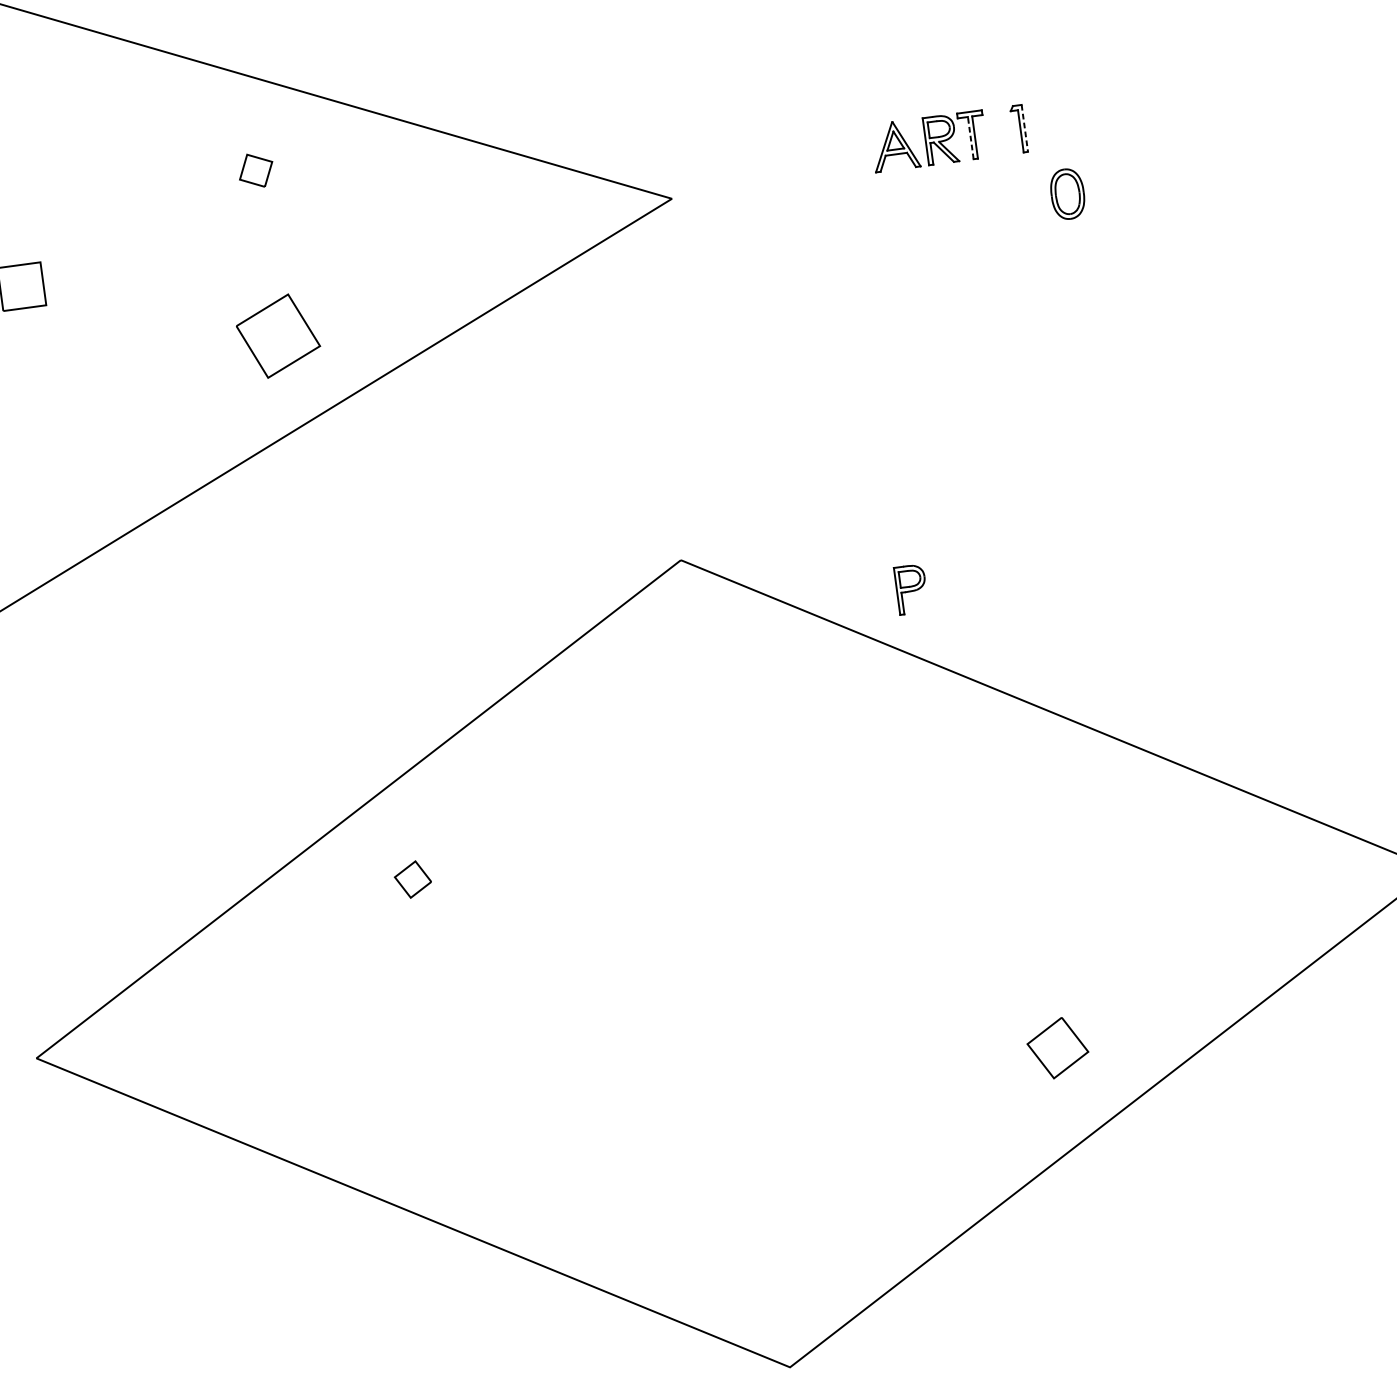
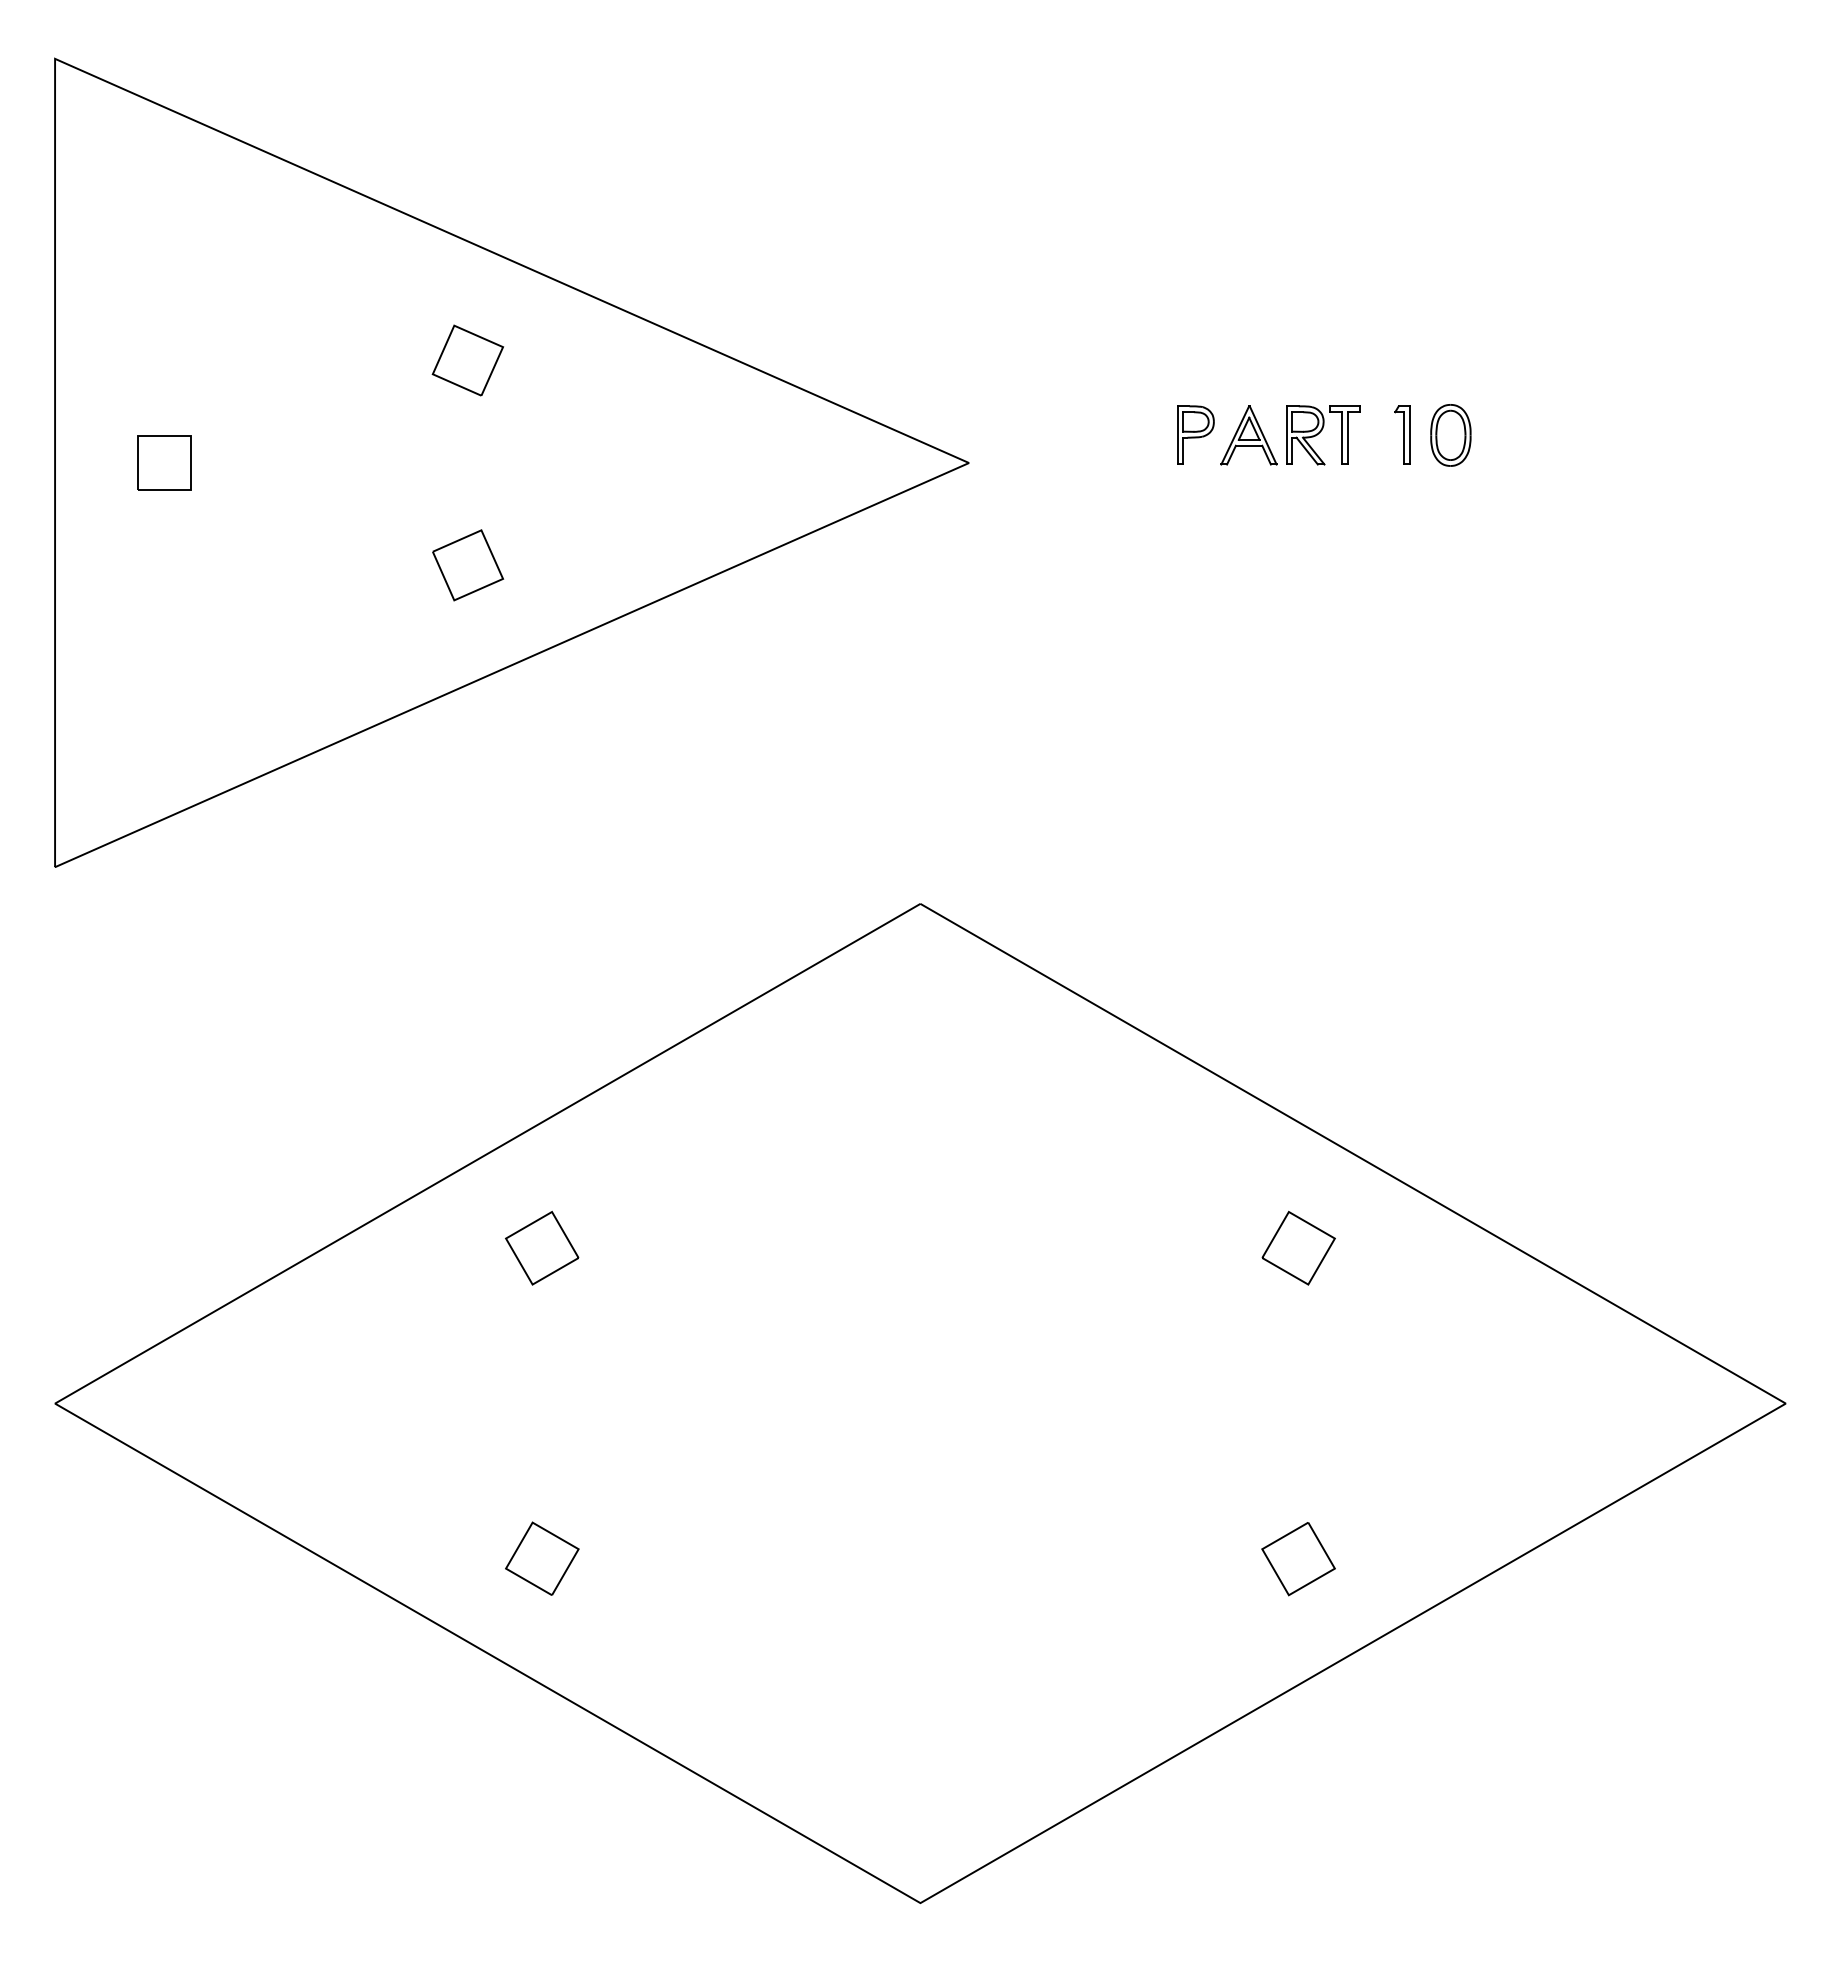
line: (1024, 128) -> (1409, 435), dashed -> solid
line: (970, 137) -> (1342, 437), dashed -> solid
part: (255, 170) -> (467, 360), size x1.67
part: (1067, 194) -> (1450, 435), moved
part: (278, 336) -> (468, 565), size x0.71
part: (911, 588) -> (1195, 434), moved
part: (1023, 796) -> (1298, 1247), added
part: (413, 879) -> (542, 1247), size x1.67
part: (447, 1130) -> (542, 1558), added

